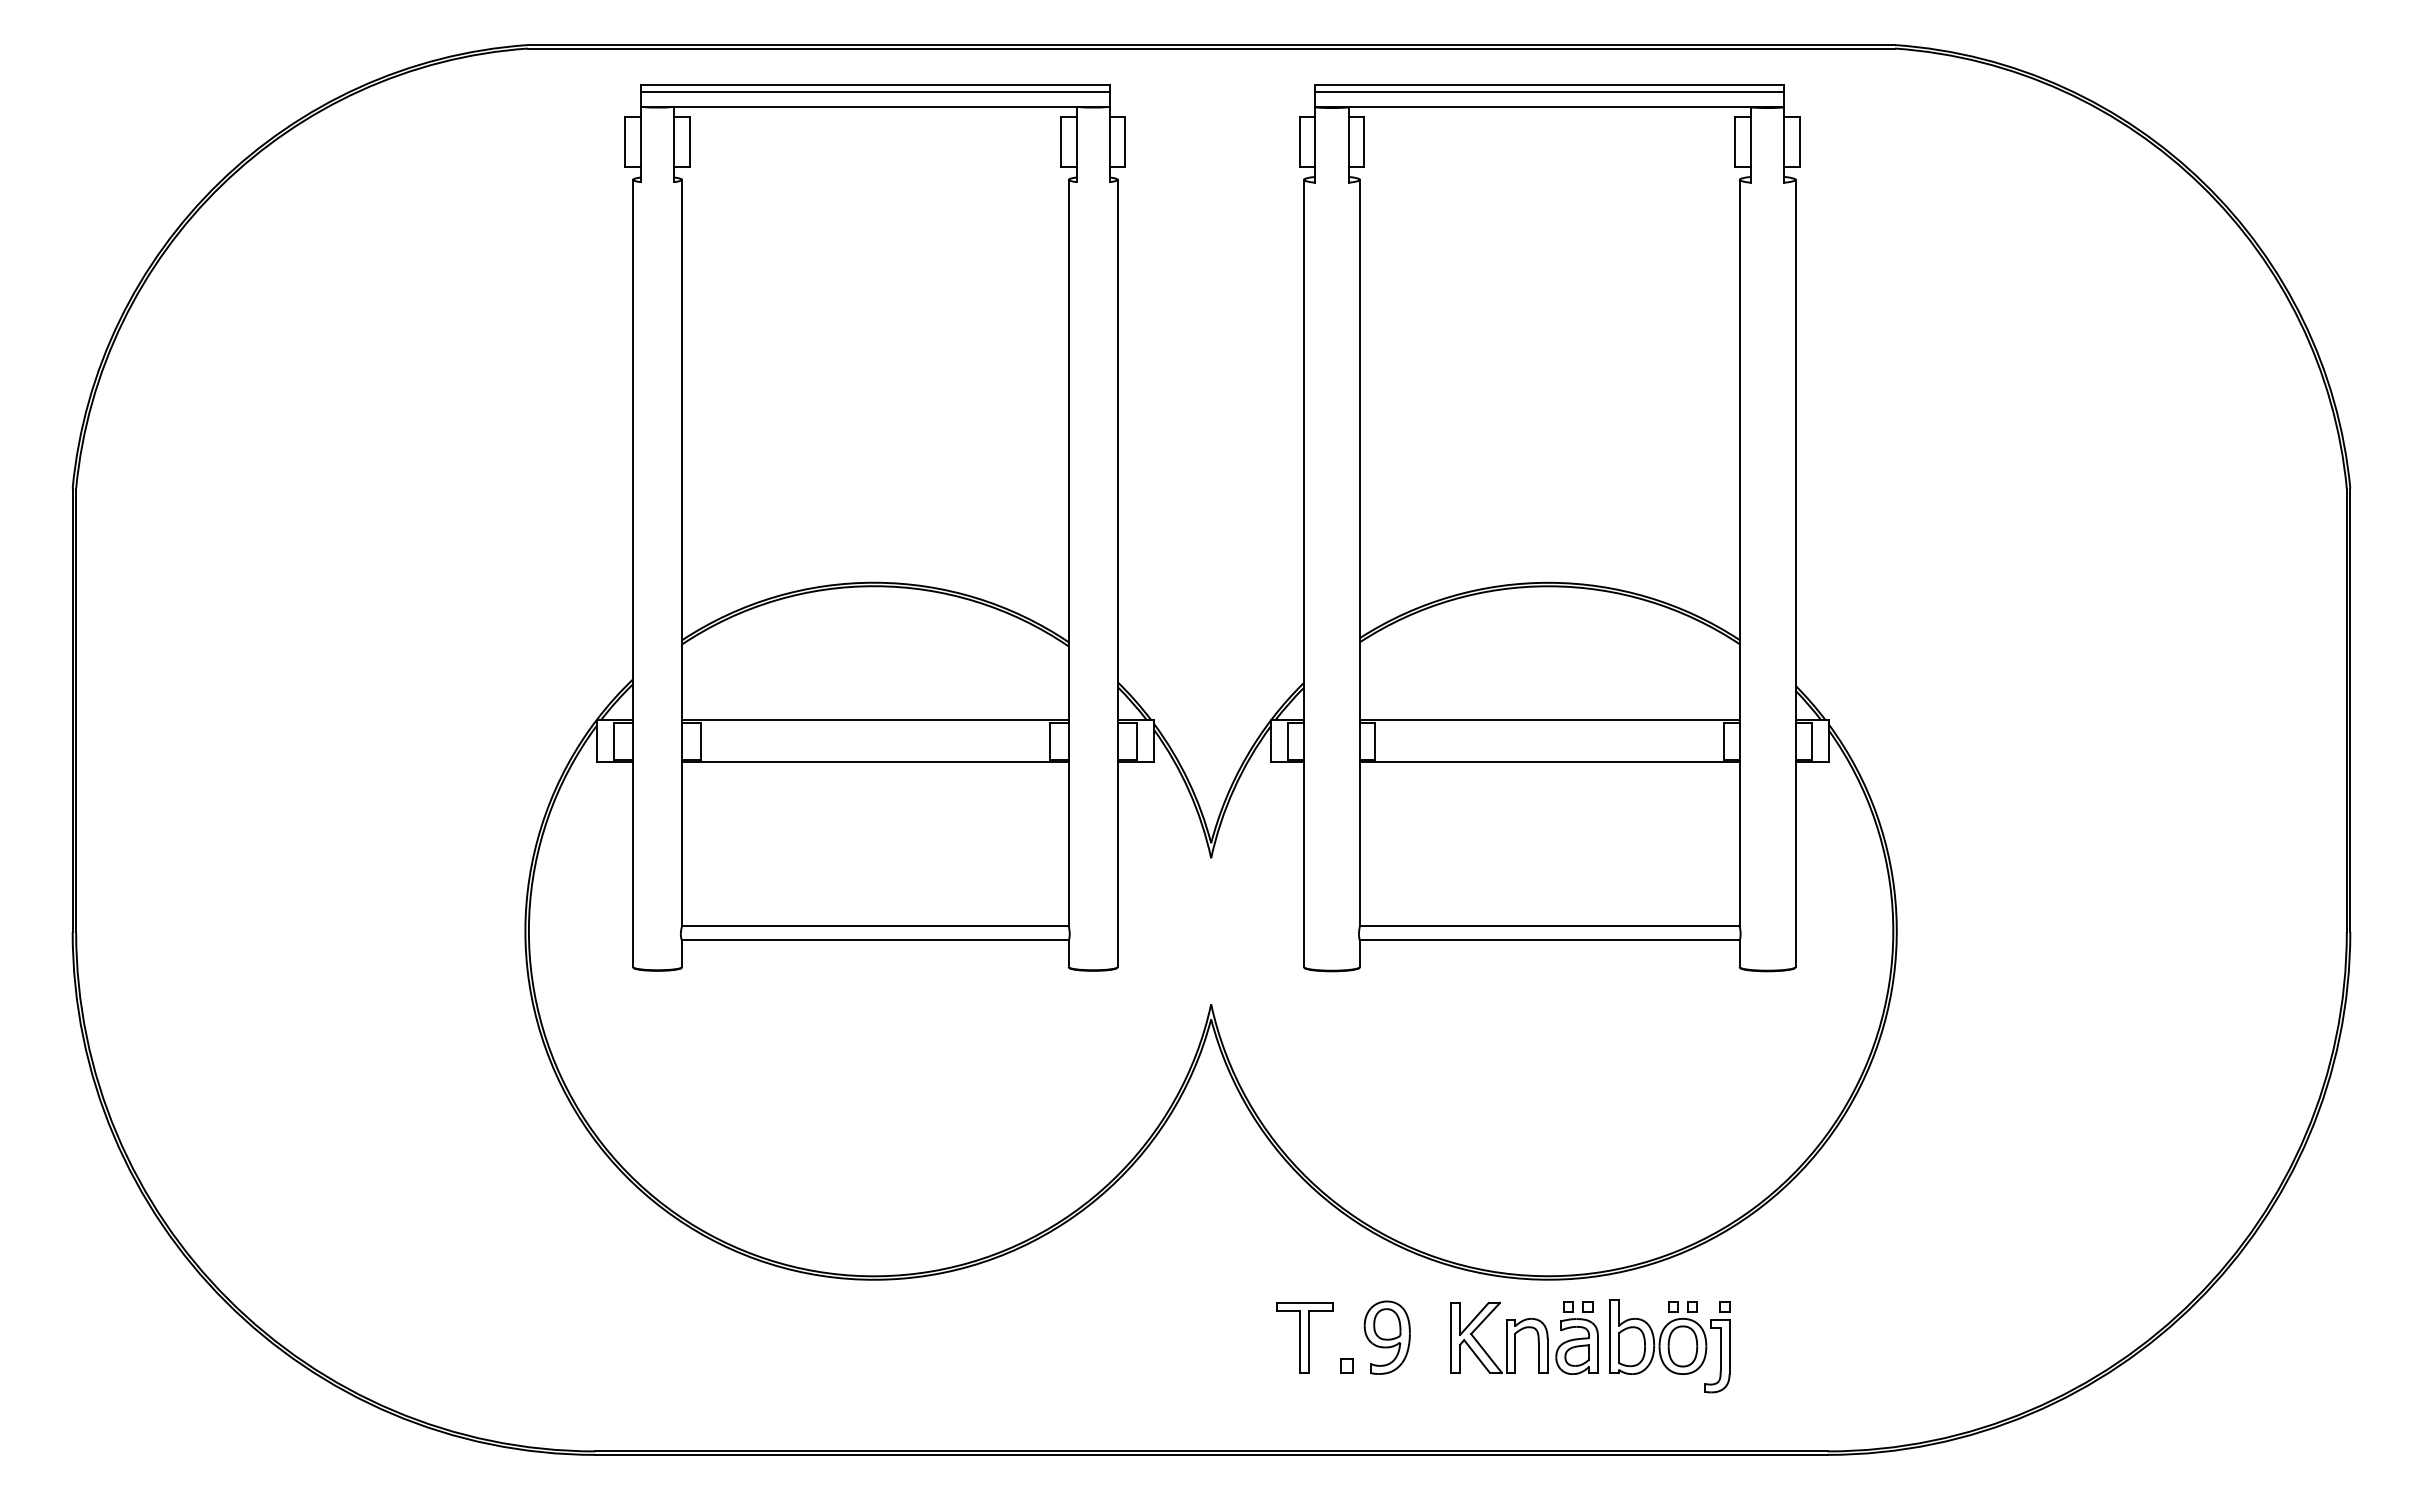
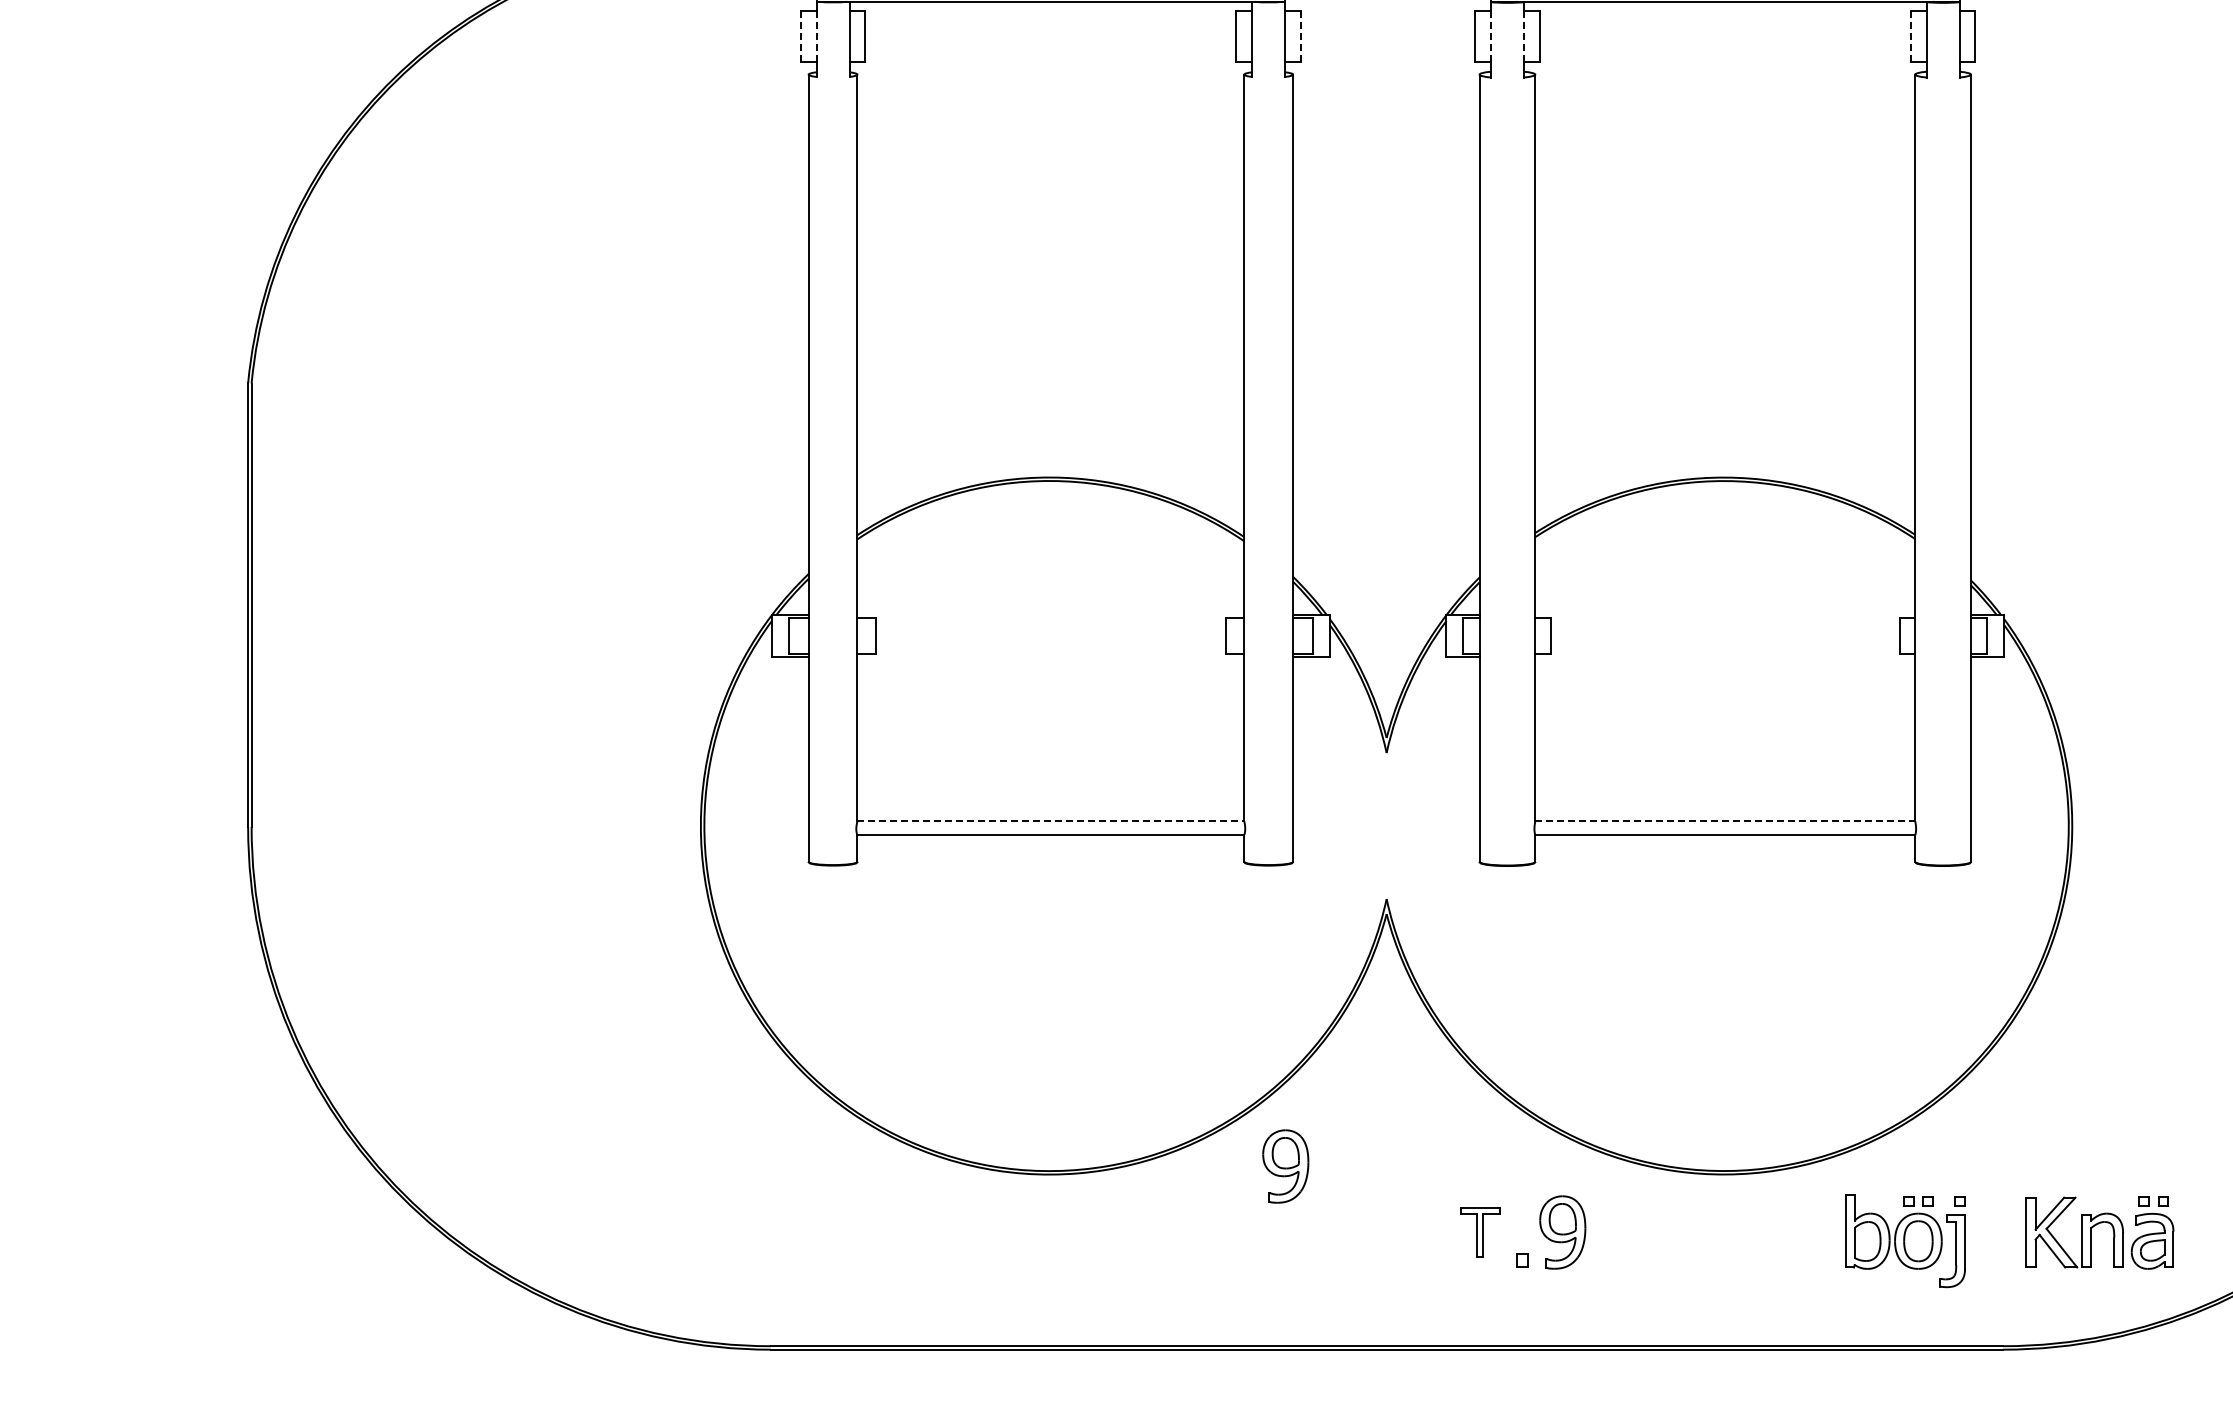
line: (641, 141) -> (816, 36), solid -> dashed
line: (1125, 141) -> (1300, 36), solid -> dashed
line: (1315, 141) -> (1490, 36), solid -> dashed
line: (625, 142) -> (800, 37), solid -> dashed
line: (1348, 142) -> (1523, 37), solid -> dashed
line: (1735, 142) -> (1910, 37), solid -> dashed
line: (874, 720) -> (1049, 615), removed
line: (1549, 720) -> (1724, 615), removed
line: (874, 762) -> (1049, 657), removed
line: (1549, 762) -> (1724, 657), removed
line: (875, 926) -> (1050, 821), solid -> dashed
line: (1549, 926) -> (1724, 821), solid -> dashed
part: (1109, 1271) -> (1284, 1166), added
part: (1521, 1330) -> (2096, 1225), moved
part: (1304, 1337) -> (1479, 1232), size x0.7
part: (1669, 1346) -> (1904, 1241), moved

